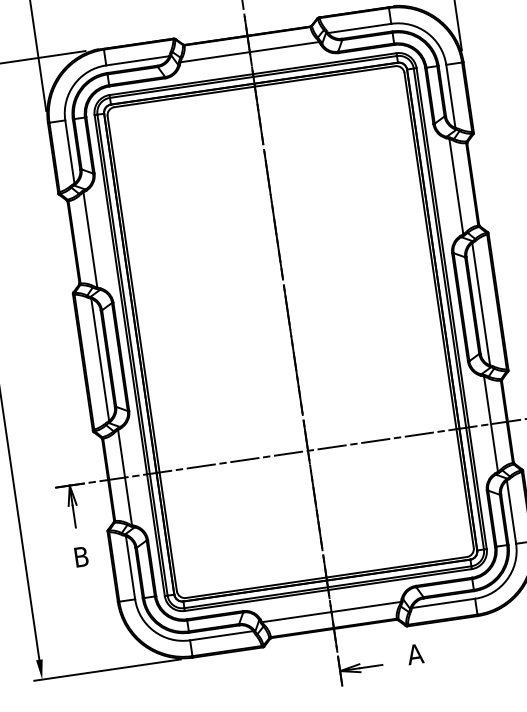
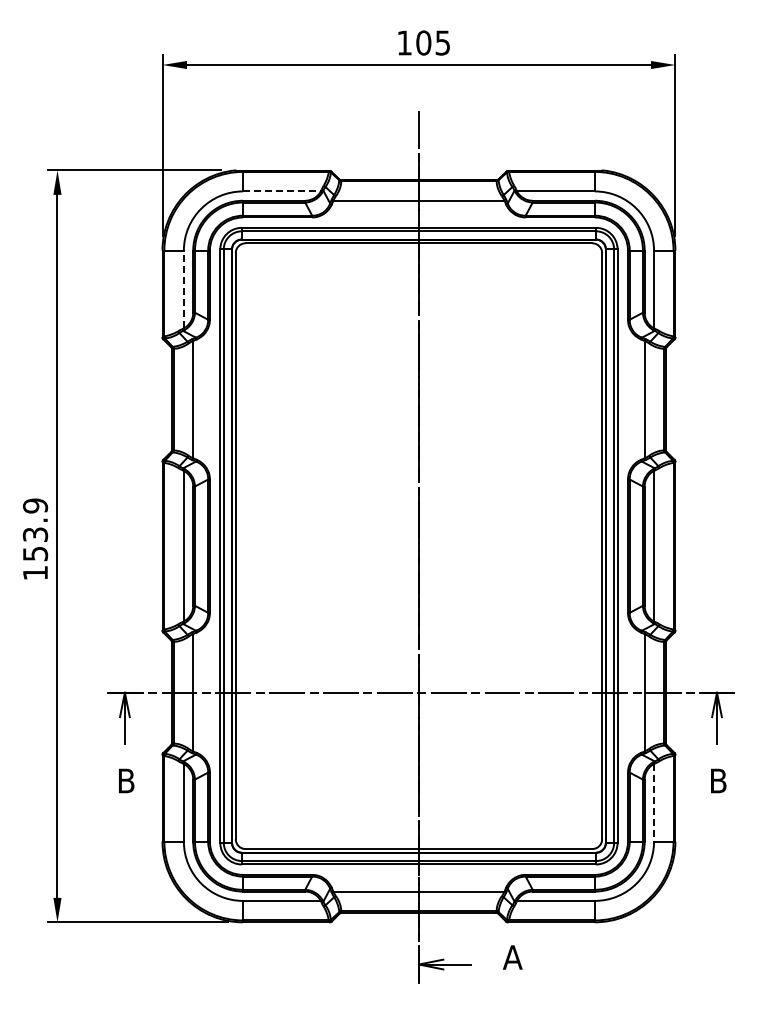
line: (137, 60) -> (281, 191), solid -> dashed
line: (69, 151) -> (183, 289), solid -> dashed
line: (511, 511) -> (654, 802), solid -> dashed

